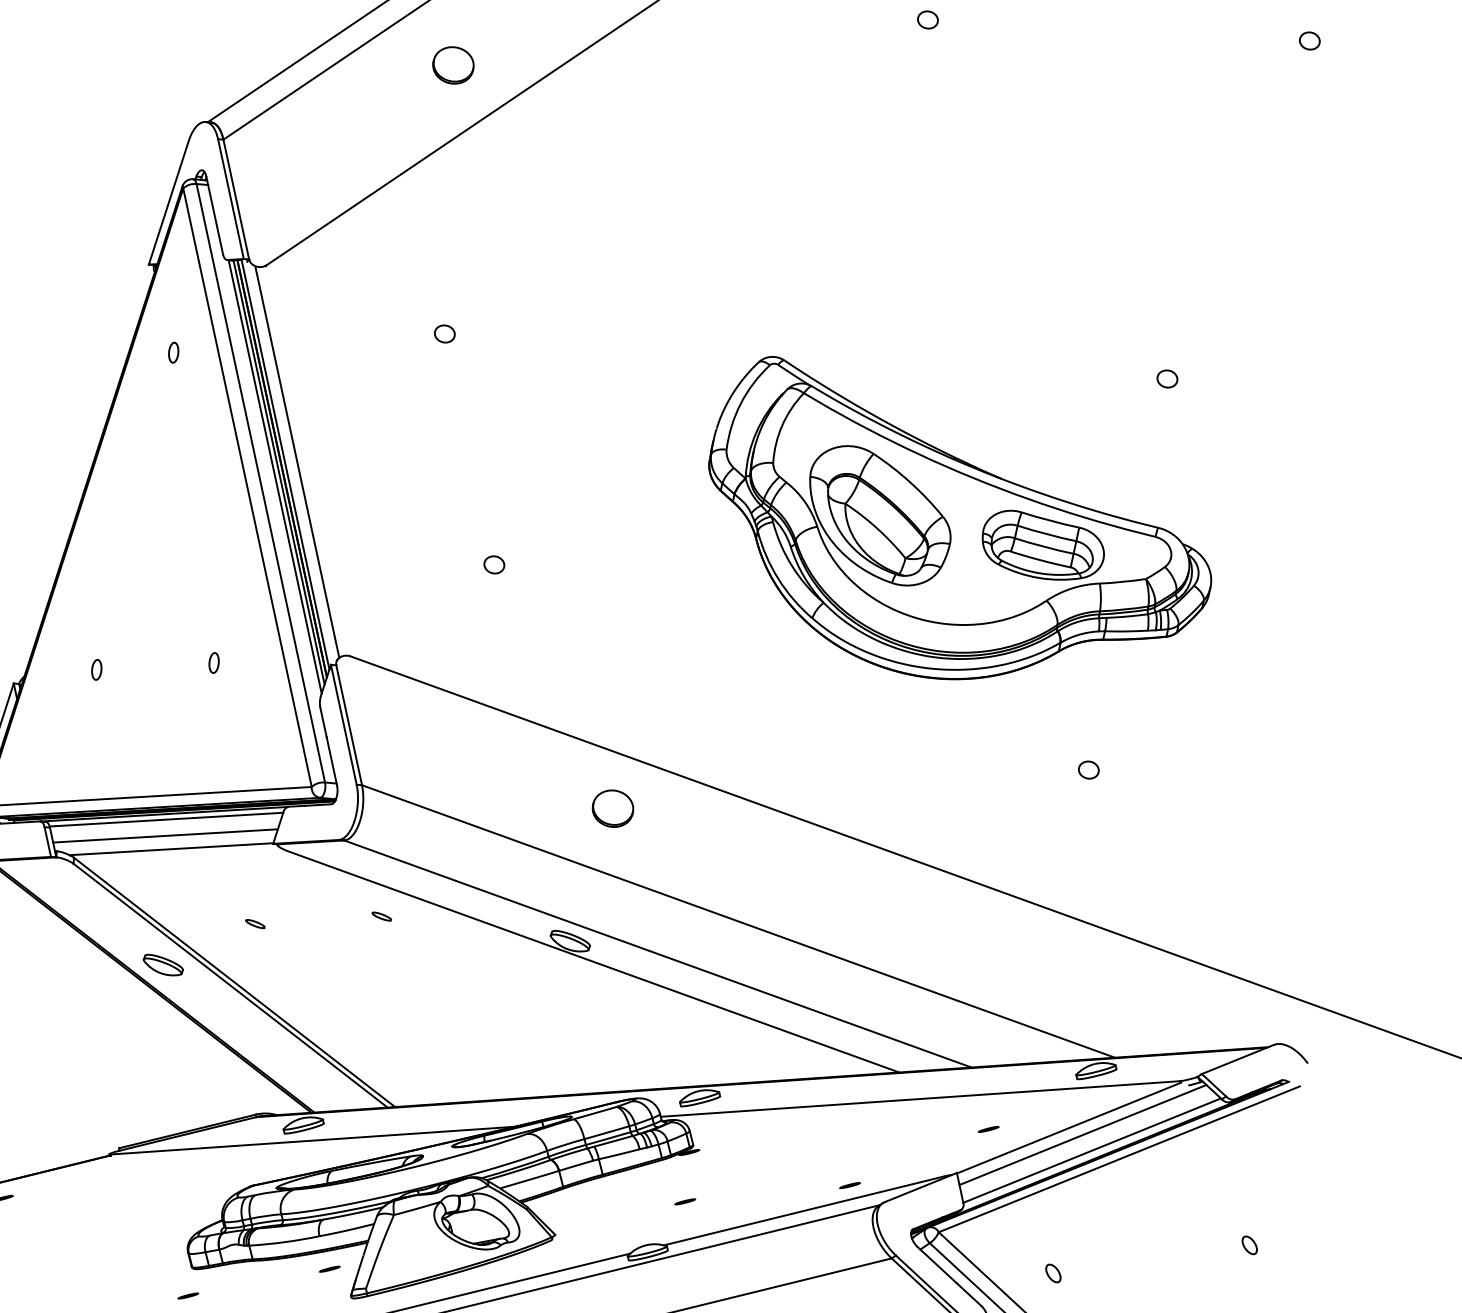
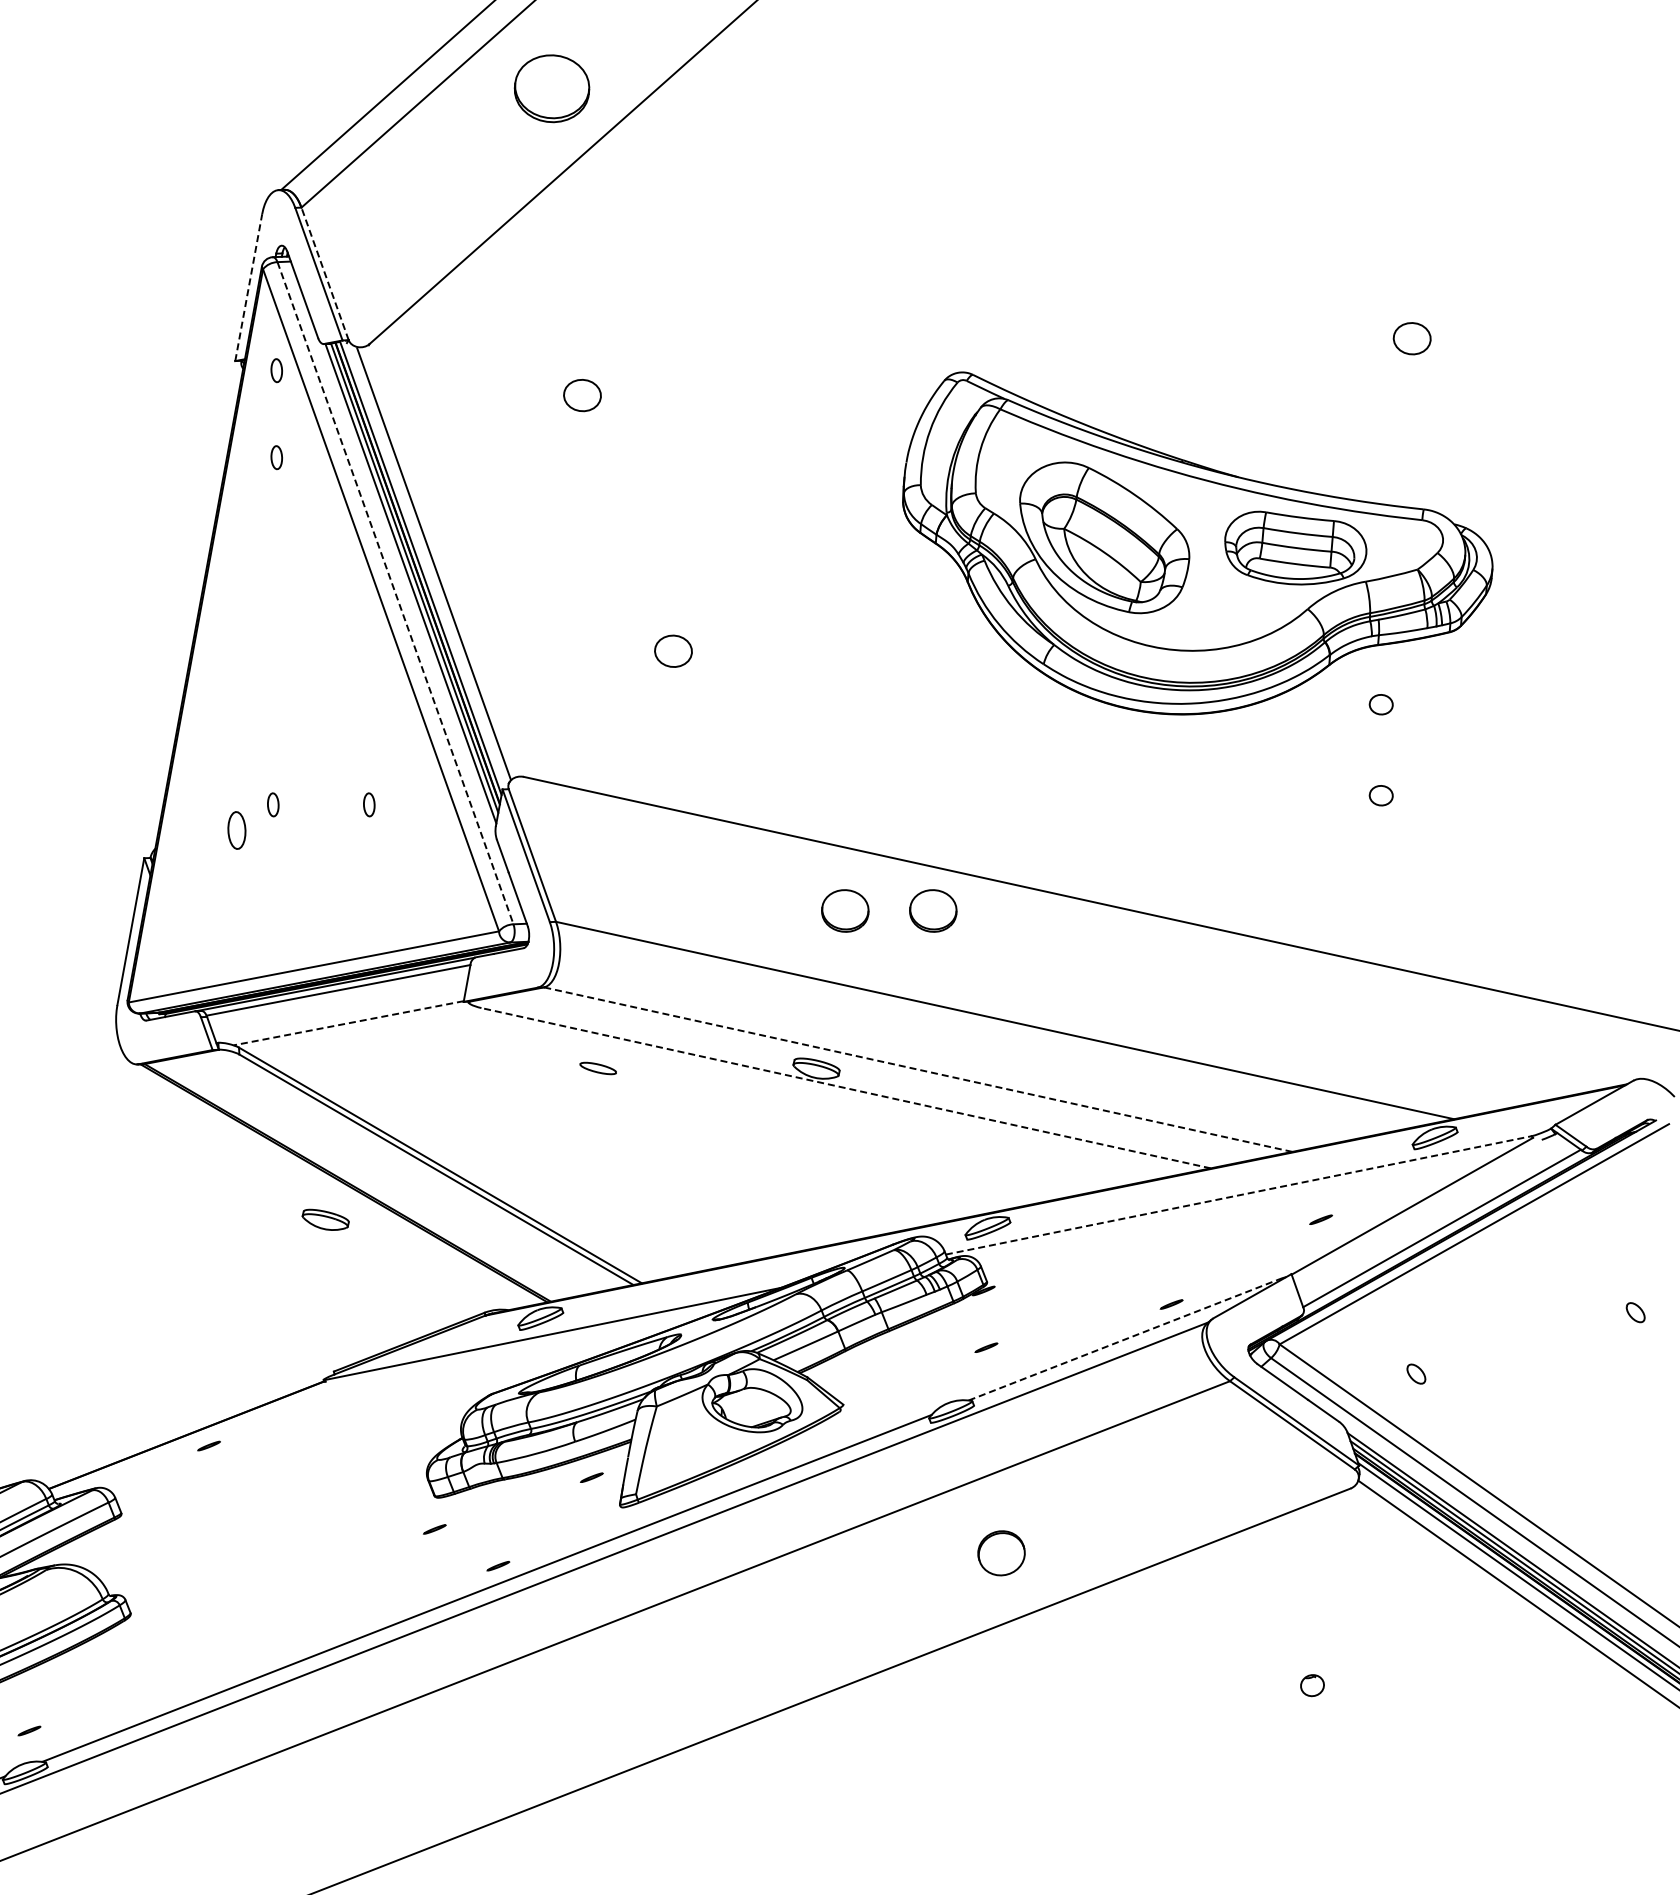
part: (453, 65) -> (552, 88), size x1.6
line: (235, 199) -> (324, 273), solid -> dashed
line: (168, 202) -> (248, 287), solid -> dashed
part: (183, 277) -> (276, 370), added
part: (444, 333) -> (582, 395), size x1.6
part: (1166, 378) -> (1411, 338), size x1.6
line: (260, 483) -> (395, 593), solid -> dashed
part: (494, 564) -> (673, 650), size x1.6
part: (131, 651) -> (273, 804), added
part: (96, 669) -> (236, 829), size x1.6
part: (1098, 691) -> (1380, 704), added
part: (689, 818) -> (933, 910), added
line: (165, 835) -> (339, 1008), removed
line: (171, 849) -> (348, 1023), solid -> dashed
part: (382, 916) -> (598, 1068), size x1.6
part: (255, 923) -> (455, 1095), removed
line: (657, 953) -> (917, 1069), solid -> dashed
line: (593, 962) -> (845, 1088), solid -> dashed
part: (163, 965) -> (325, 1219), moved
line: (920, 1099) -> (1238, 1195), solid -> dashed
line: (1083, 1134) -> (1429, 1211), removed
line: (804, 1211) -> (1123, 1340), solid -> dashed

